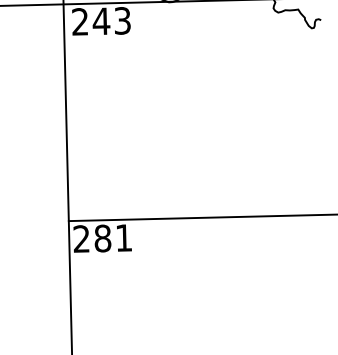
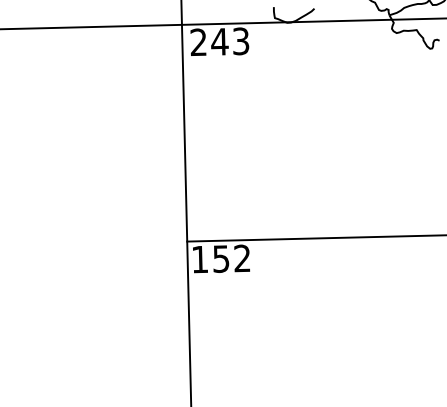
text: (103, 238) -> (221, 258), 281 -> 152

